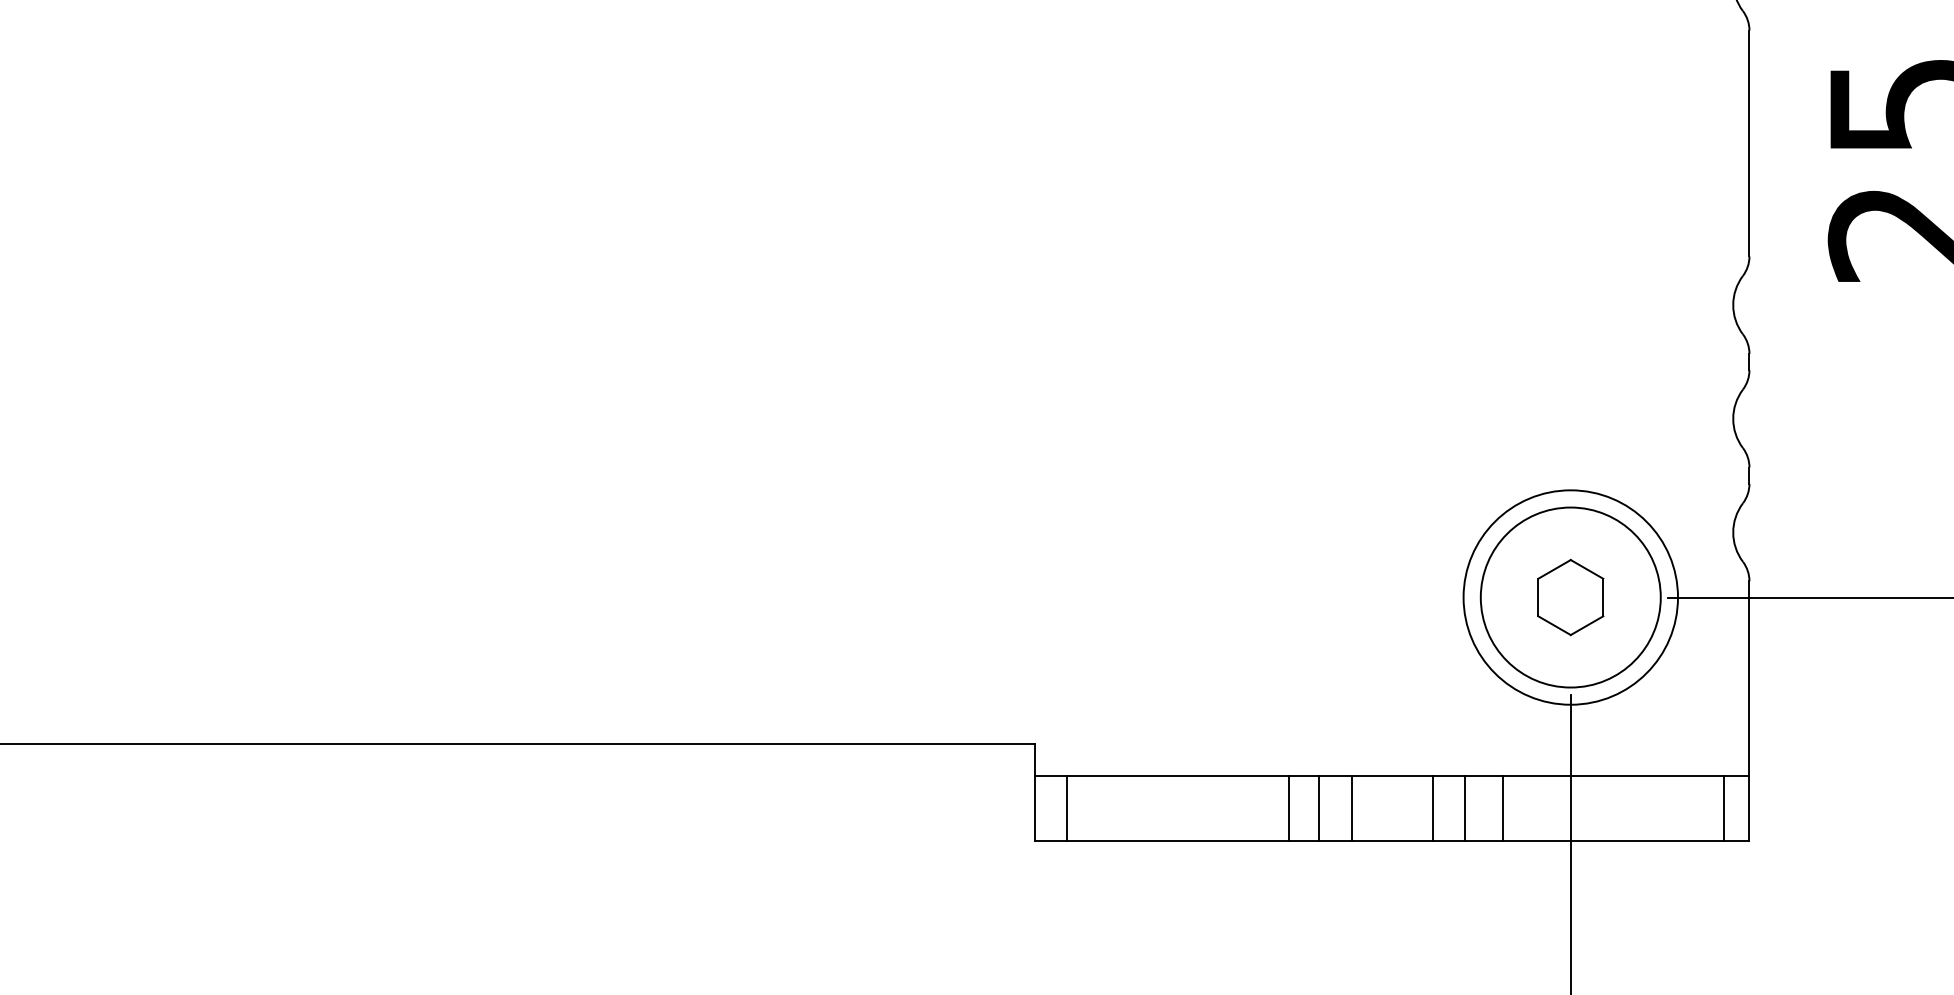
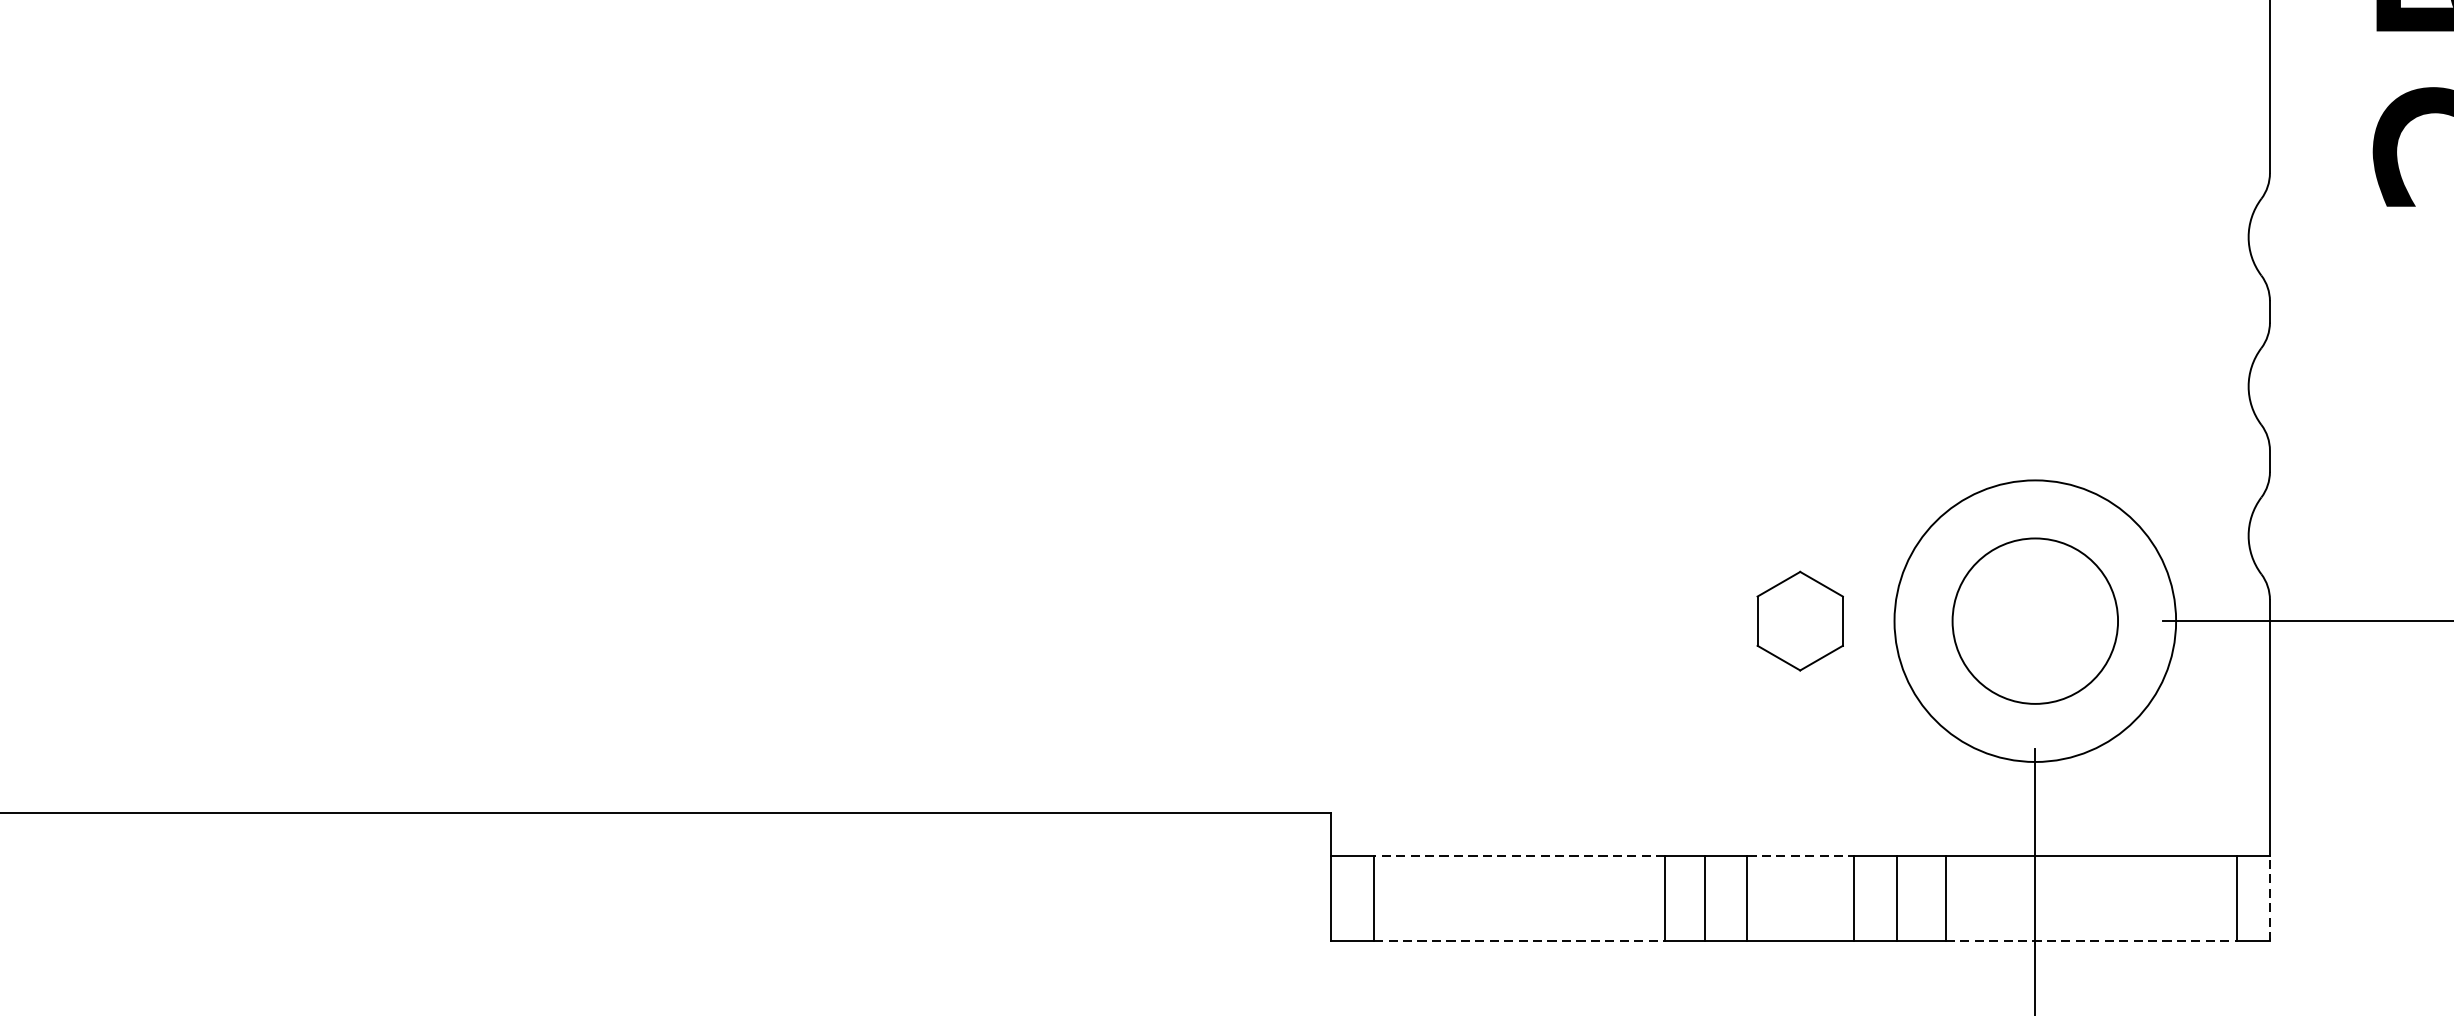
circle: (1570, 597) -> (2034, 621), size x0.7
part: (1570, 597) -> (1799, 621), moved
line: (1178, 776) -> (1520, 856), solid -> dashed
line: (1392, 776) -> (1801, 856), solid -> dashed
line: (1749, 808) -> (2269, 898), solid -> dashed
line: (1178, 841) -> (1520, 941), solid -> dashed
line: (1613, 841) -> (2091, 941), solid -> dashed

